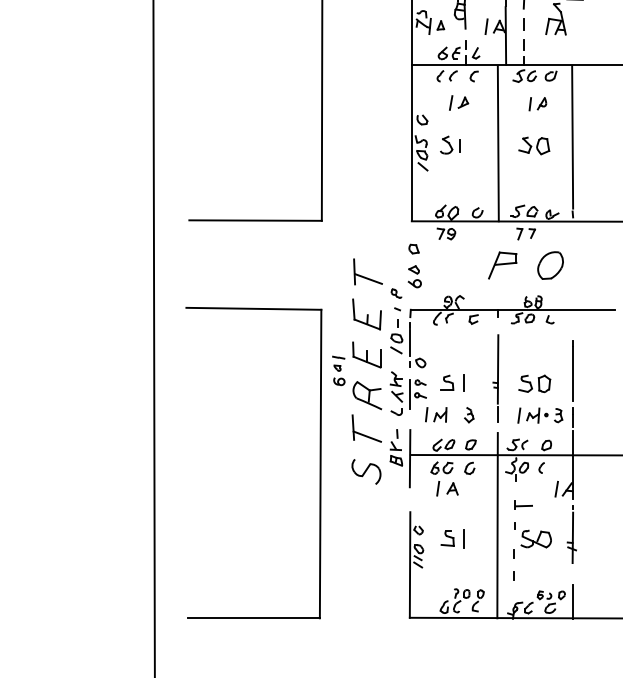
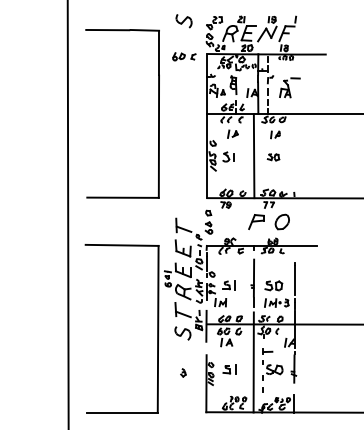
line: (571, 136) -> (293, 152), removed
part: (534, 146) -> (273, 157), size x0.7
part: (469, 414) -> (183, 372), moved

